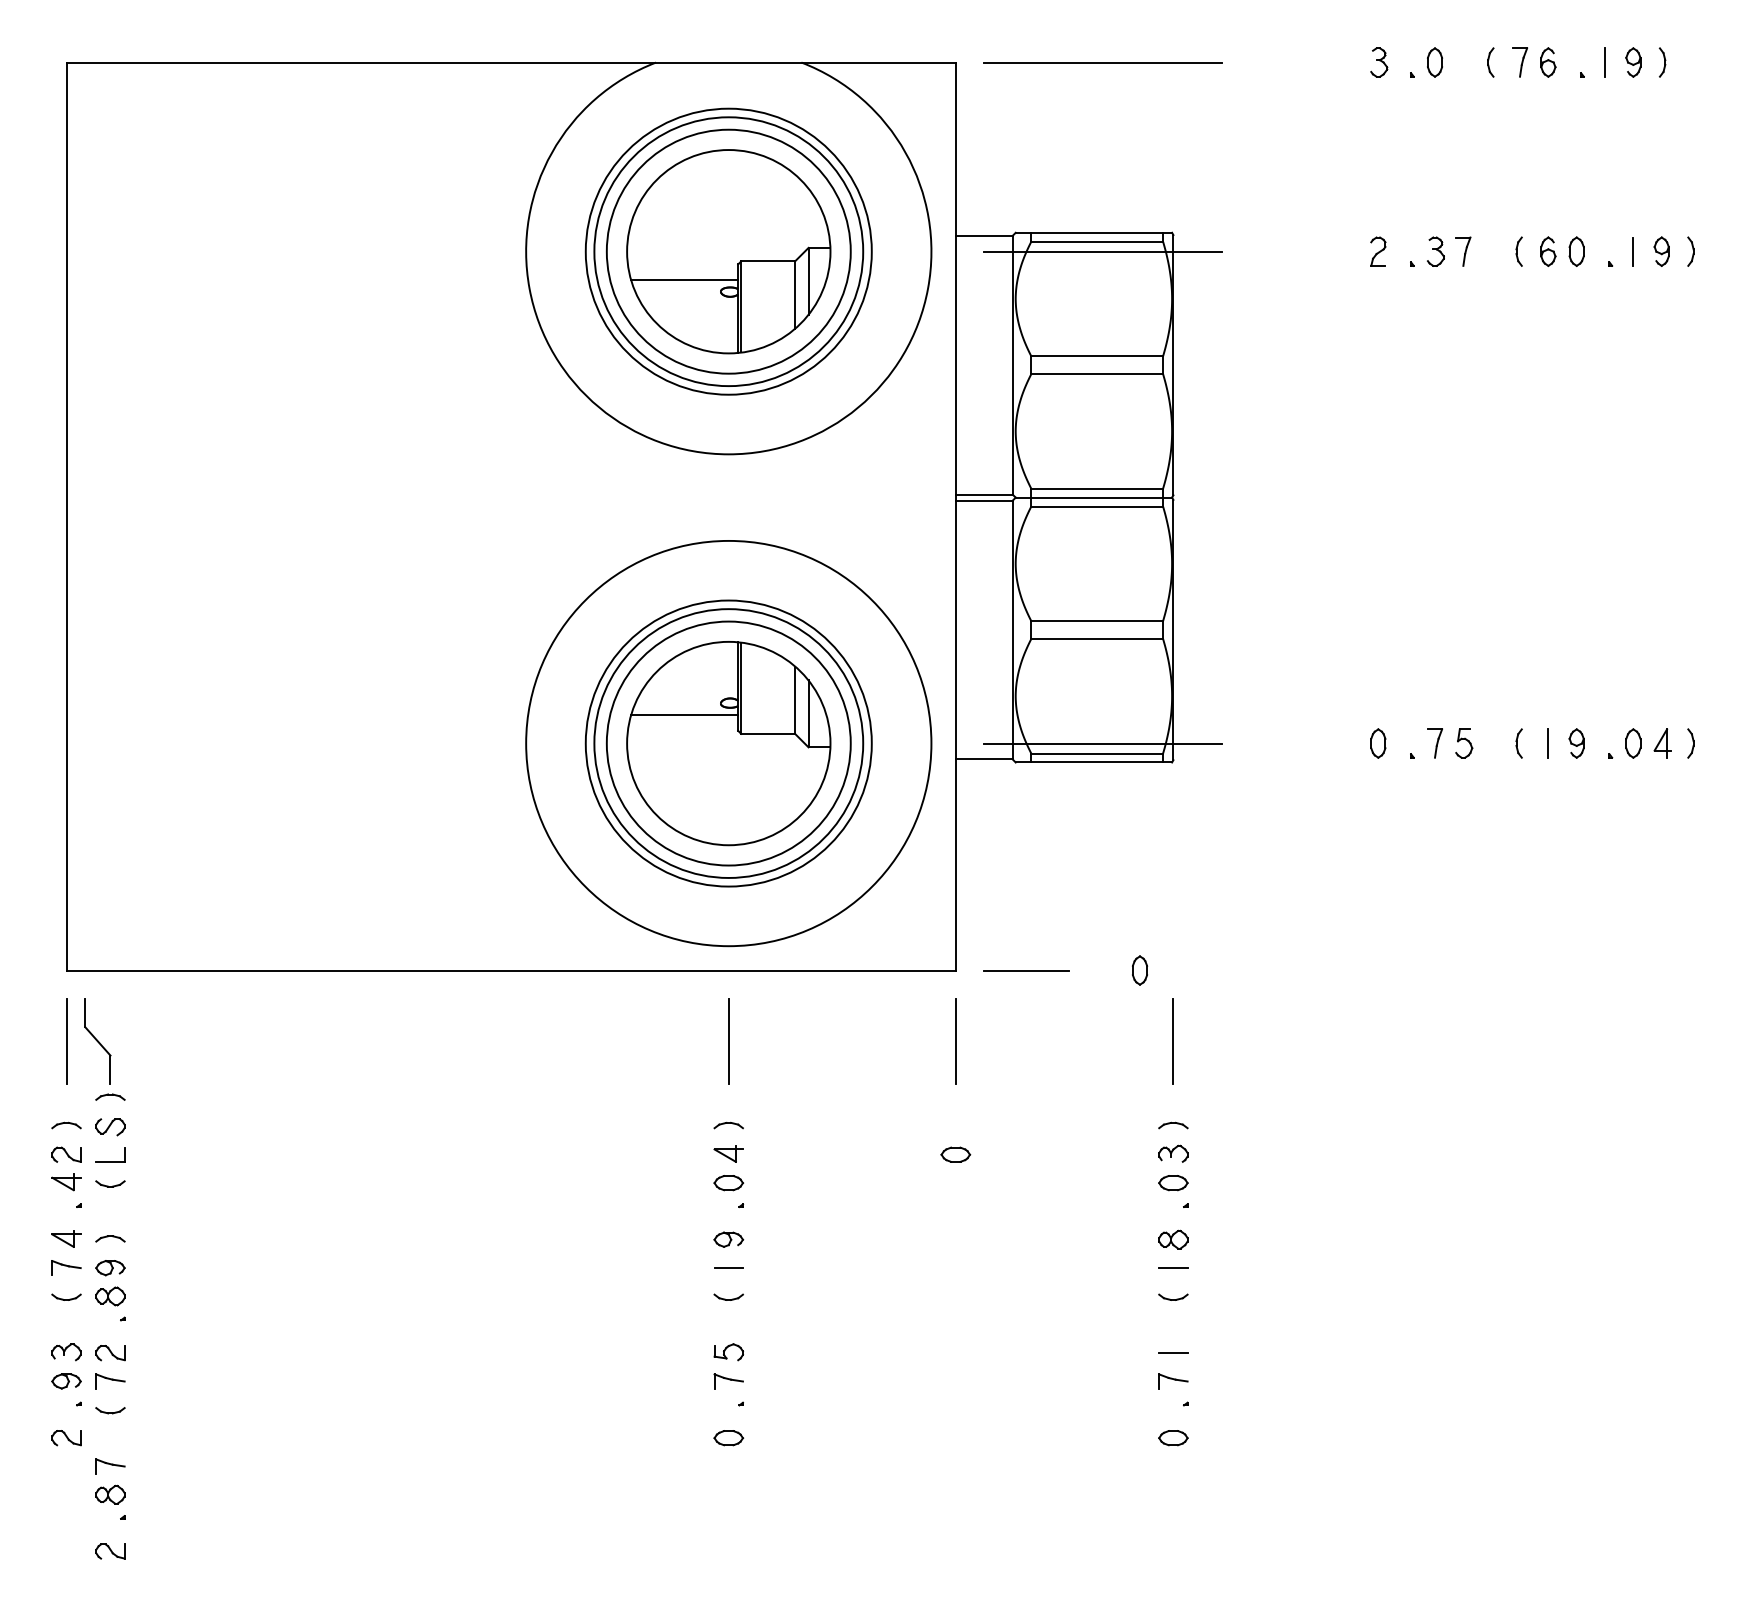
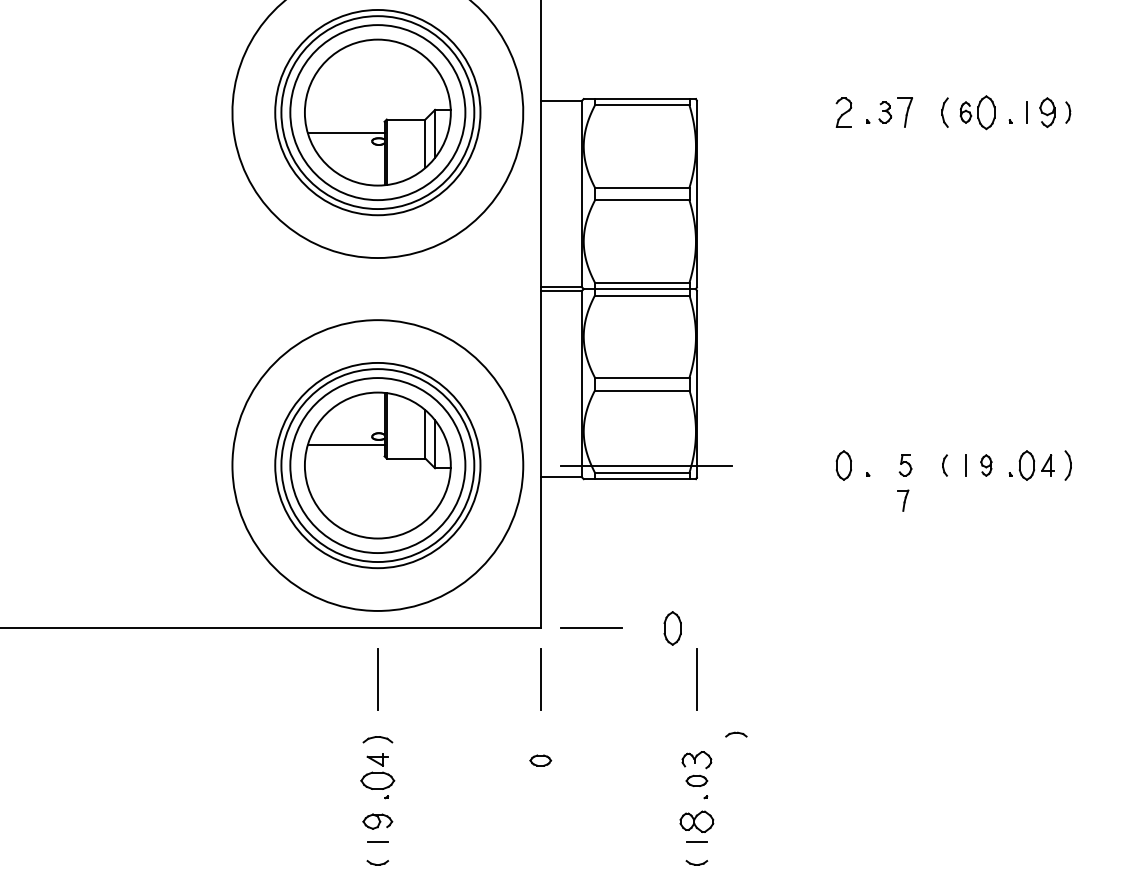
line: (1103, 251) -> (646, 112), removed
part: (1378, 251) -> (844, 112), size x1.4
part: (1463, 251) -> (905, 112), size x1.4
part: (1518, 251) -> (944, 112), size x1.4
part: (1576, 251) -> (986, 112), size x1.6
part: (1661, 251) -> (1047, 112), size x1.4
part: (1378, 743) -> (844, 465), size x1.4
part: (1434, 743) -> (902, 500), moved
part: (1633, 743) -> (1027, 465), size x1.4
part: (1690, 743) -> (1067, 465), size x1.4
part: (1140, 970) -> (673, 628), size x1.6
part: (728, 1125) -> (377, 739), size x1.4
part: (1173, 1125) -> (736, 734), moved
part: (1173, 1153) -> (696, 759), size x1.4
part: (728, 1183) -> (377, 781), size x1.6
part: (728, 1239) -> (377, 821), size x1.4
part: (1173, 1239) -> (696, 821), size x1.6

